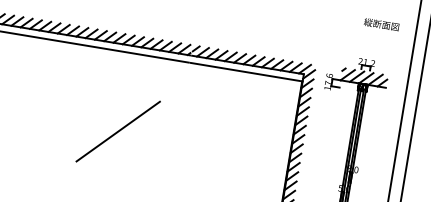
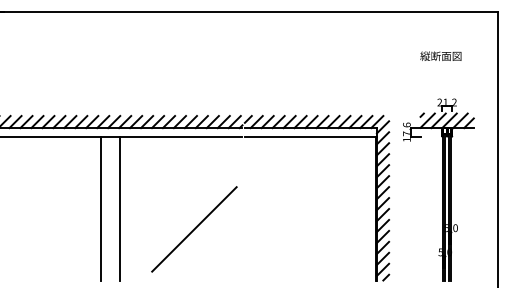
text: (381, 23) -> (440, 55), moved
line: (58, 103) -> (100, 208), added
line: (75, 106) -> (120, 208), added
line: (118, 131) -> (194, 229), moved

